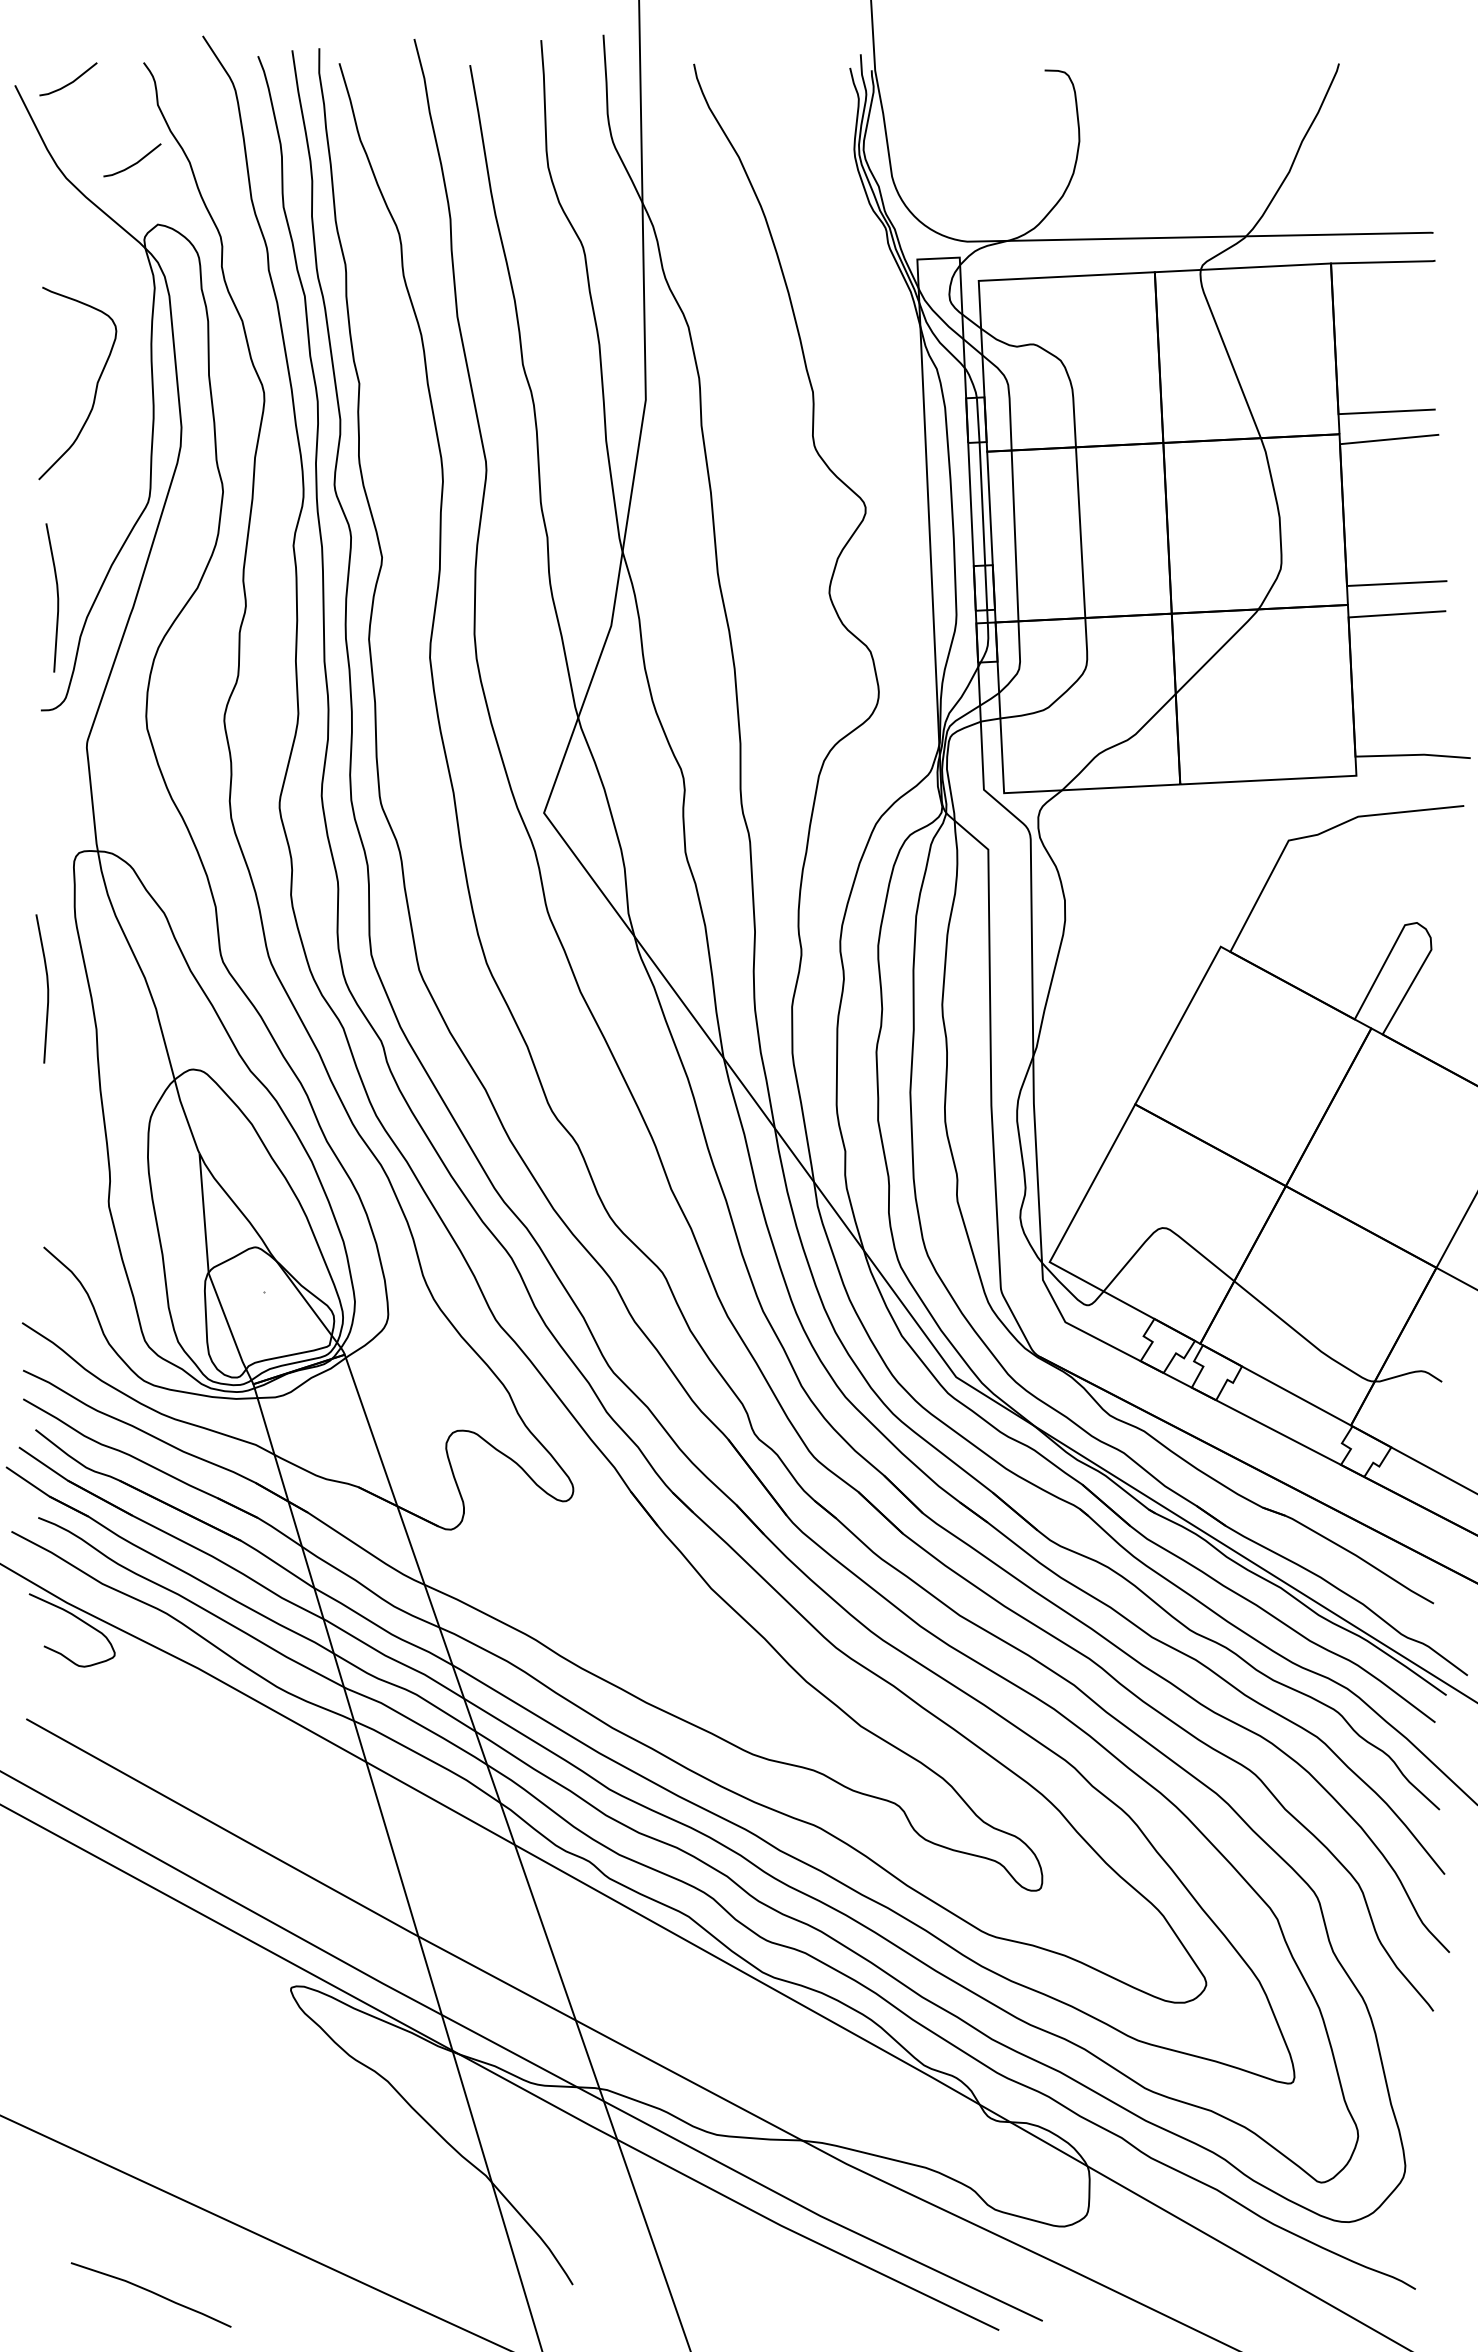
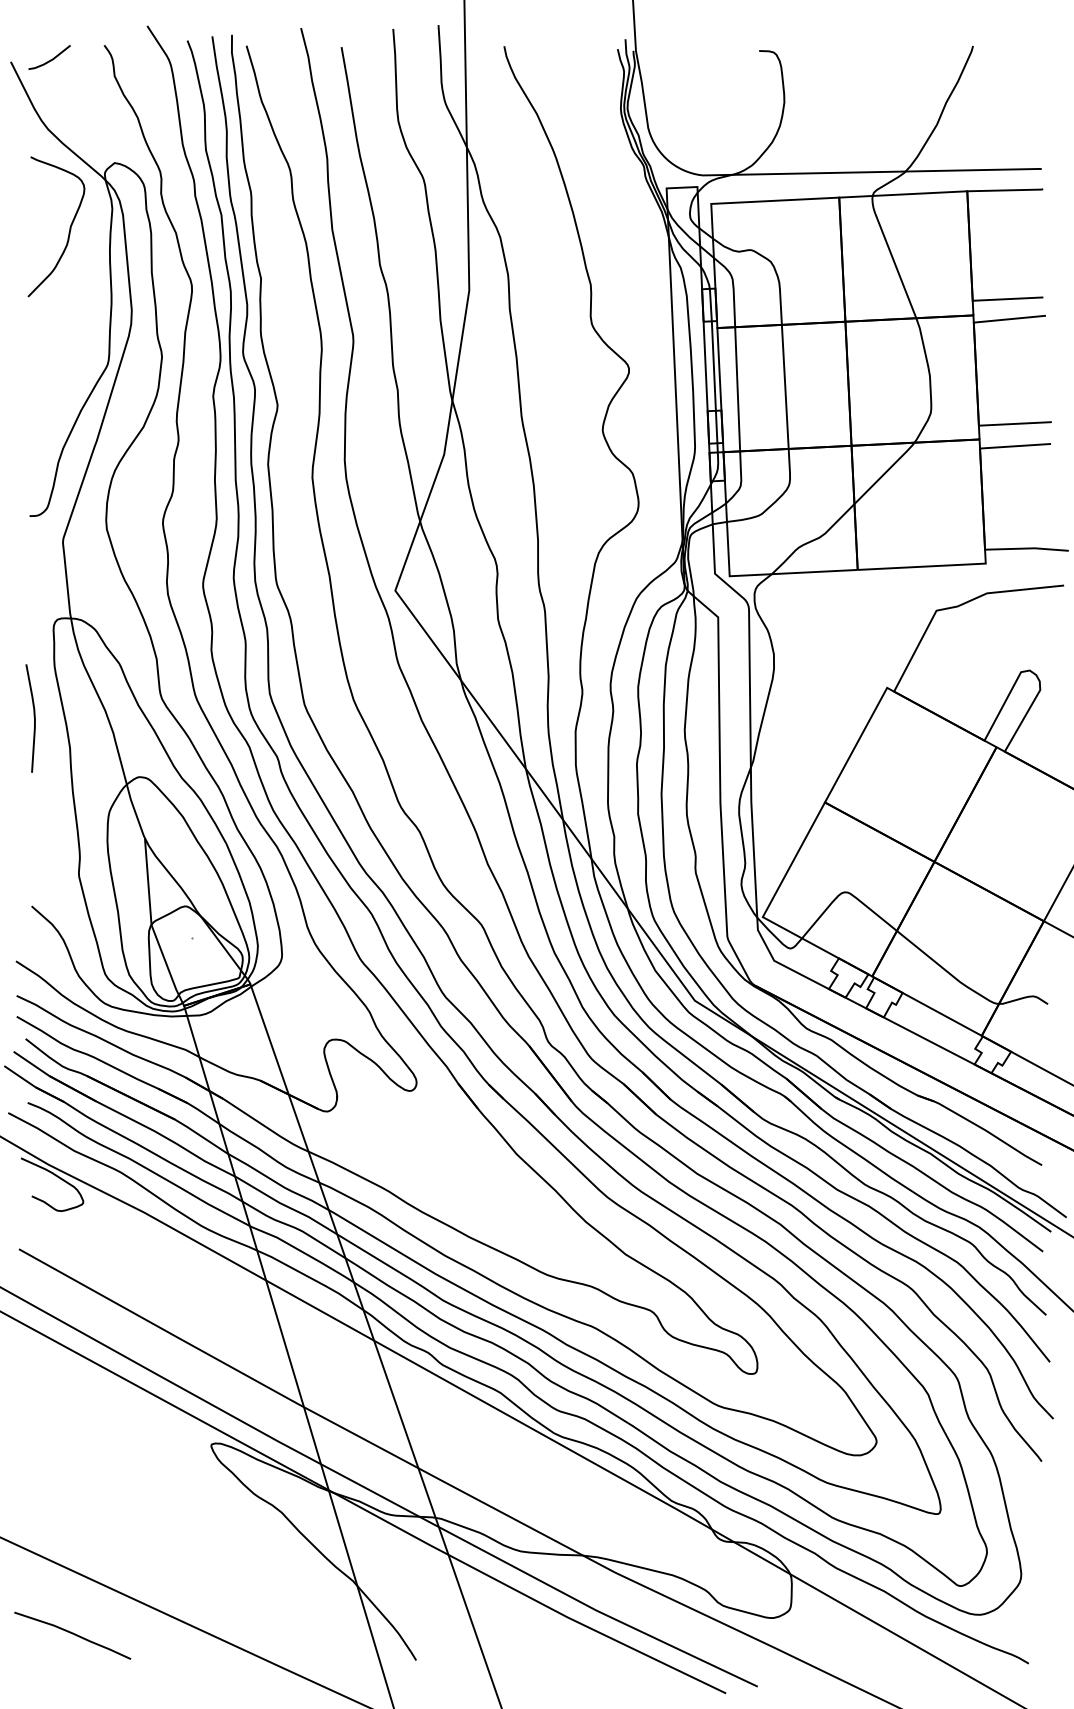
line: (133, 163) -> (96, 118), removed
curve: (95, 387) -> (69, 229), moved
curve: (57, 597) -> (41, 434), removed
curve: (150, 2292) -> (72, 1633), moved

